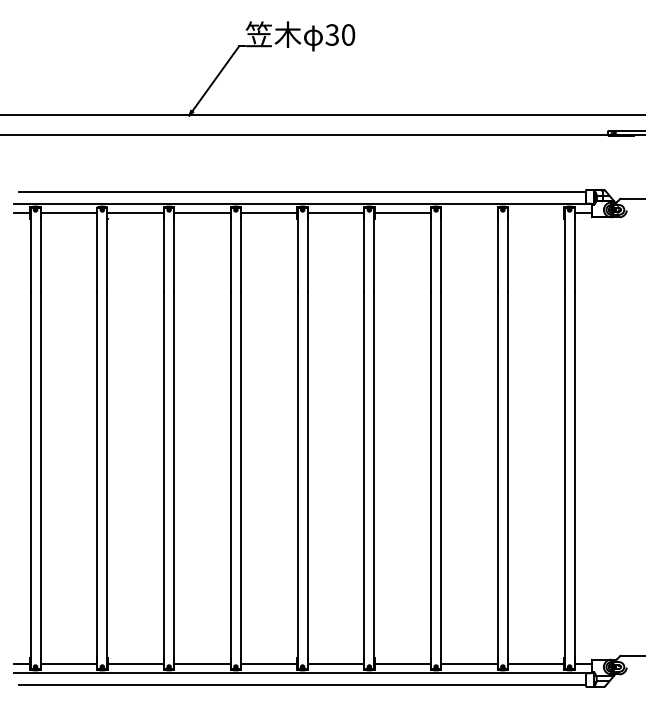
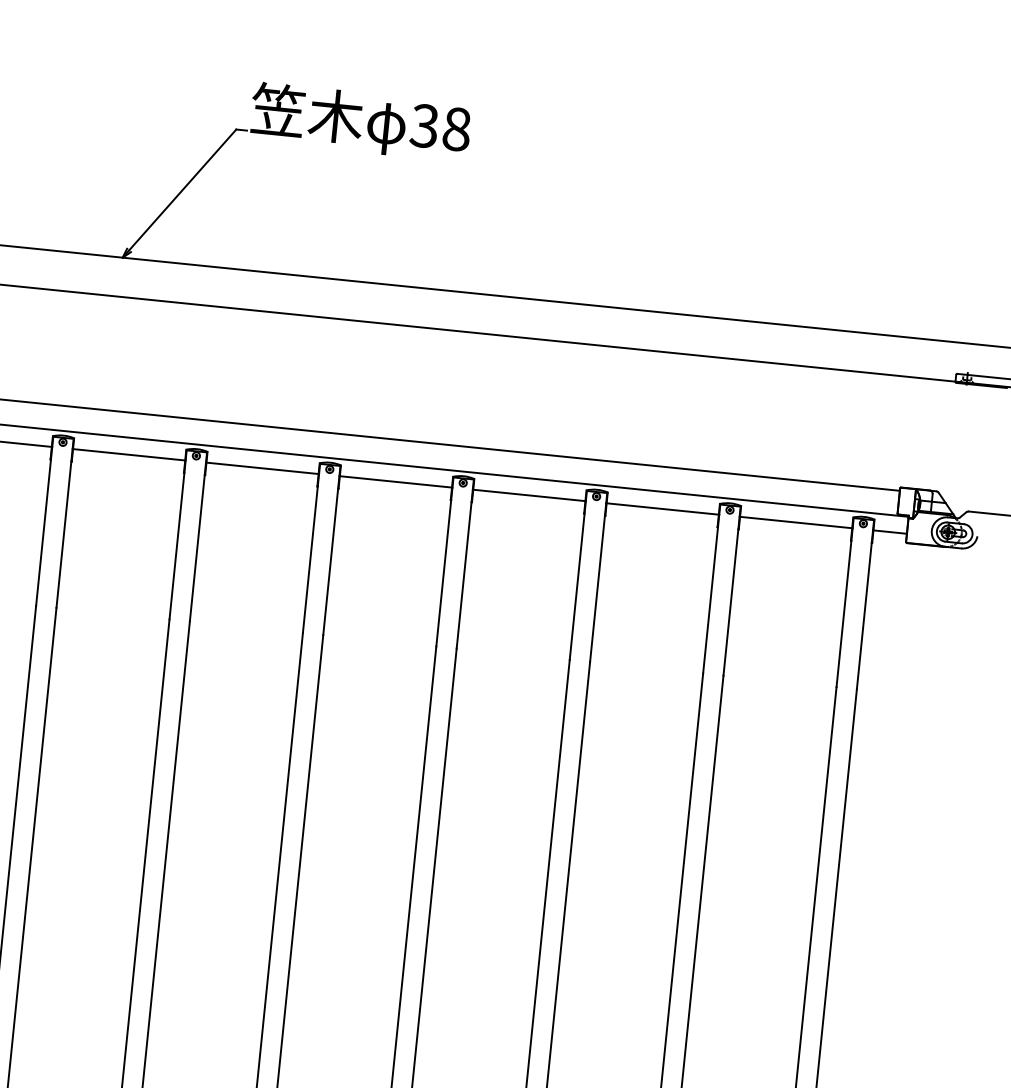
text: (348, 34) -> (457, 128), 30 -> 38
line: (469, 212) -> (662, 508), added
line: (536, 212) -> (796, 522), added

